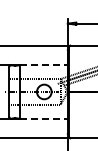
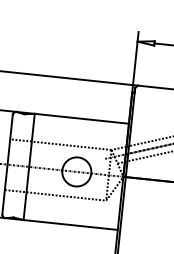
line: (44, 65) -> (82, 119), dashed -> solid
line: (44, 118) -> (71, 224), dashed -> solid

